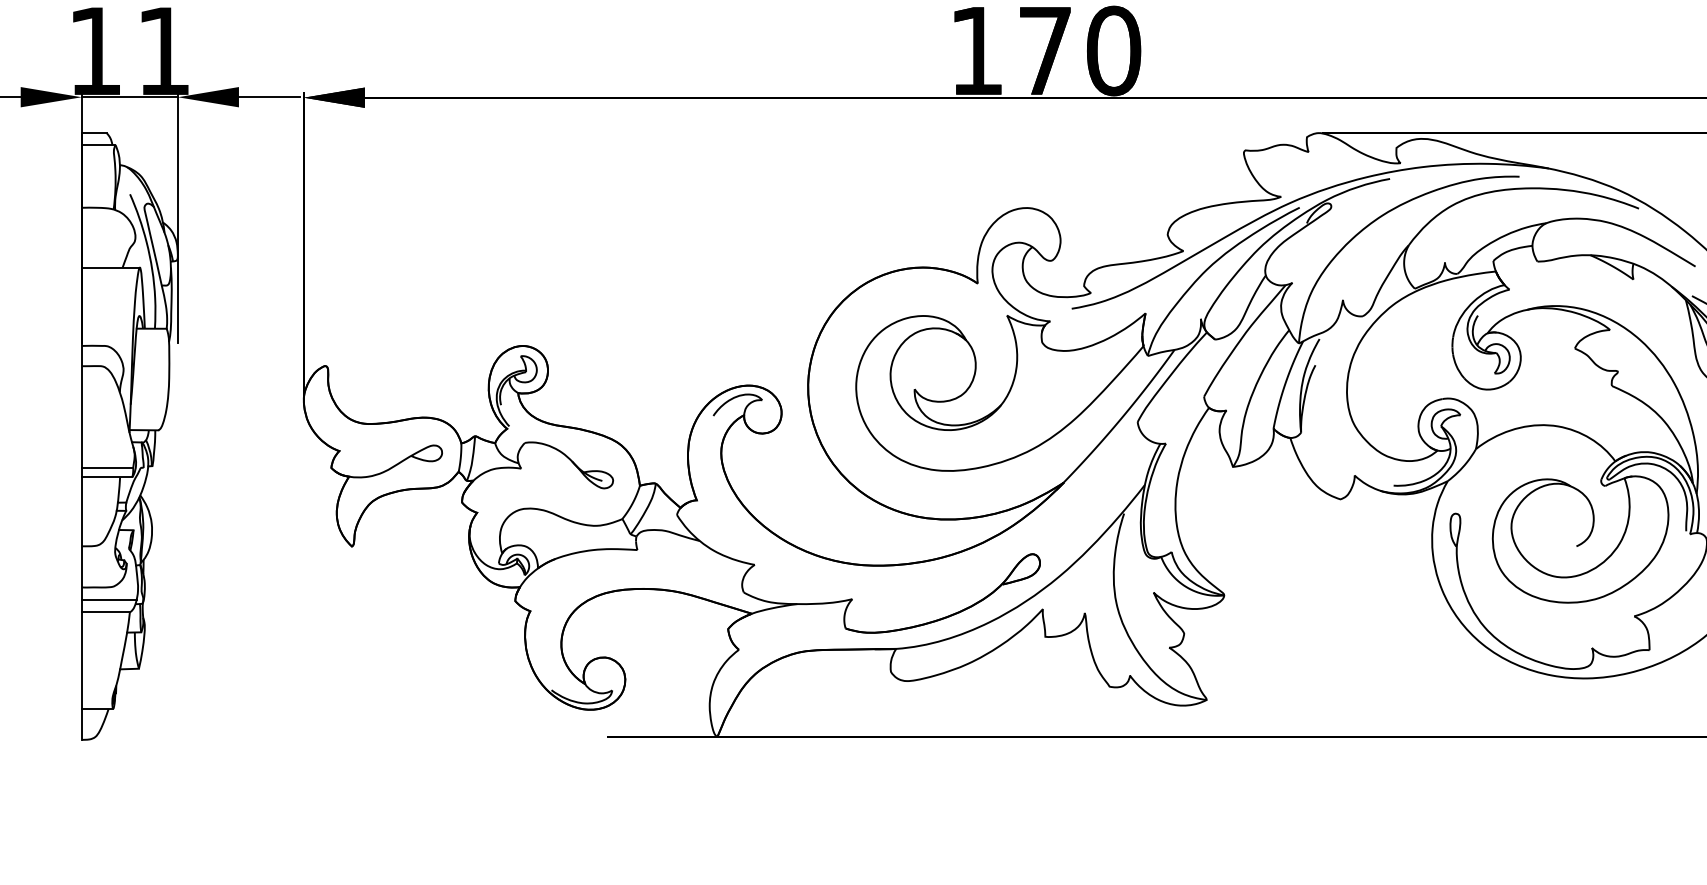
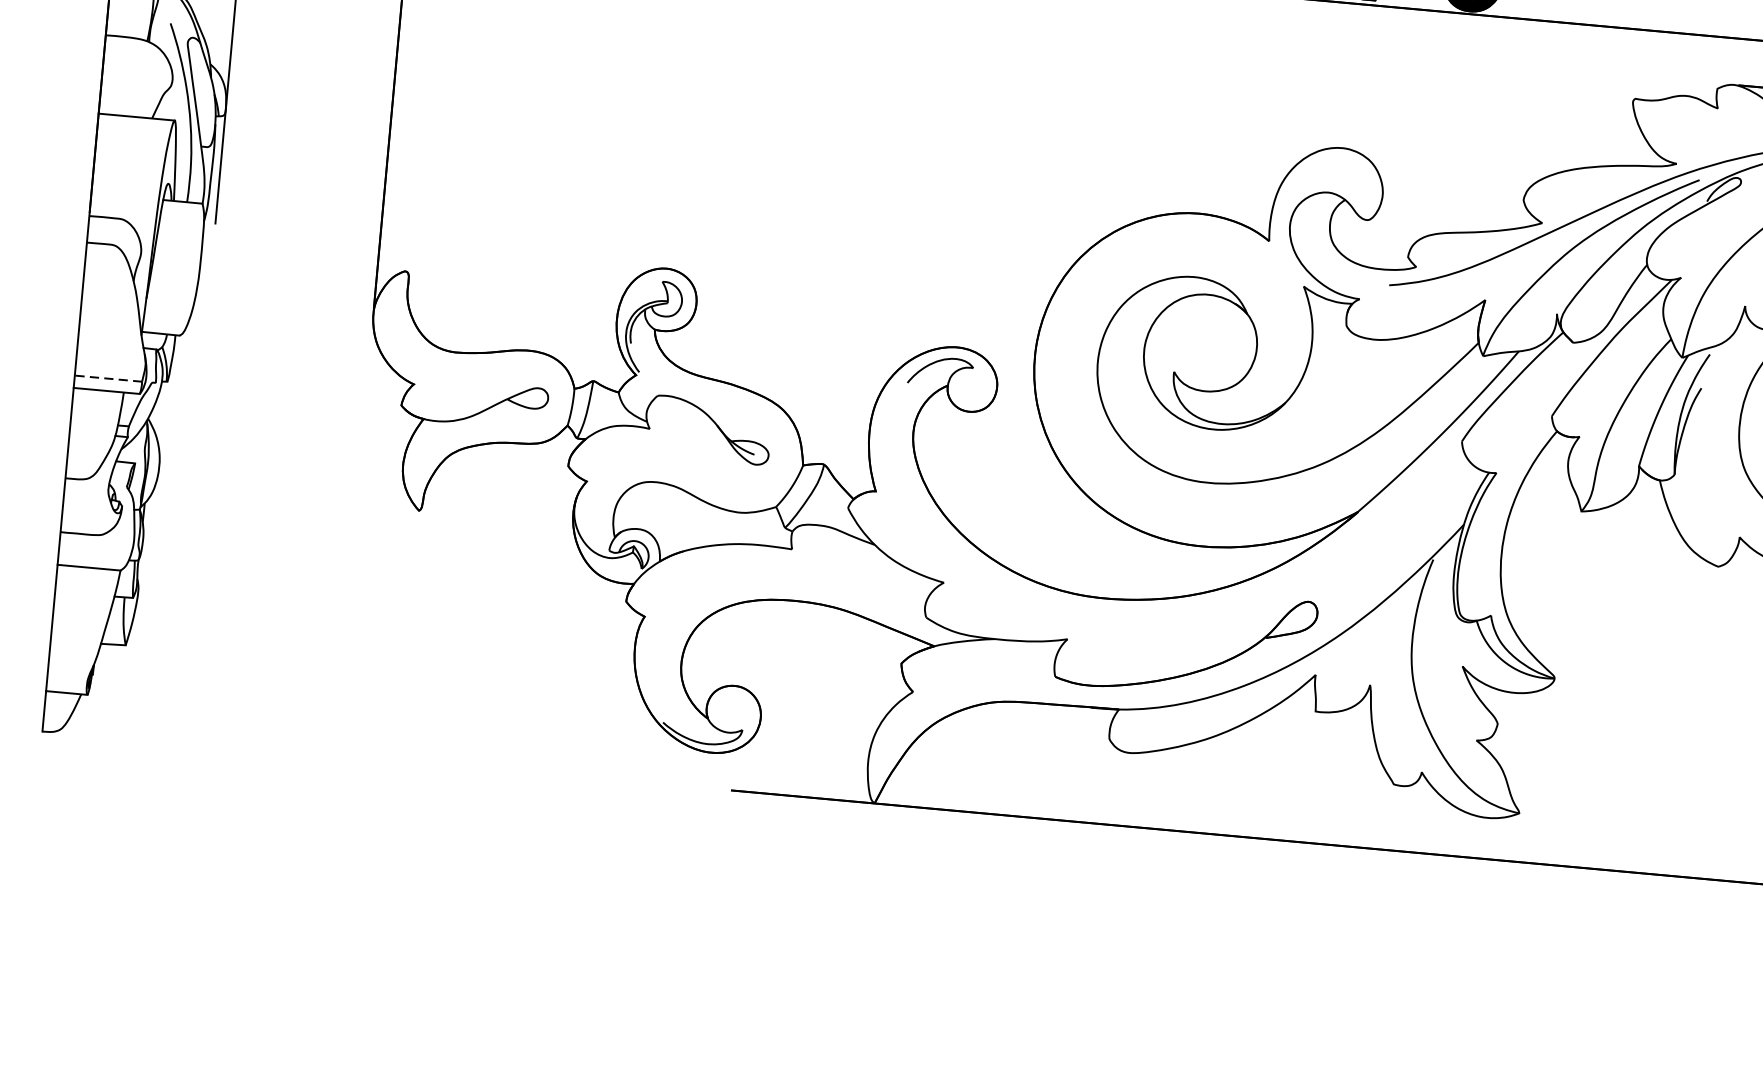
line: (107, 467) -> (108, 378), solid -> dashed
line: (108, 600) -> (93, 552), removed

